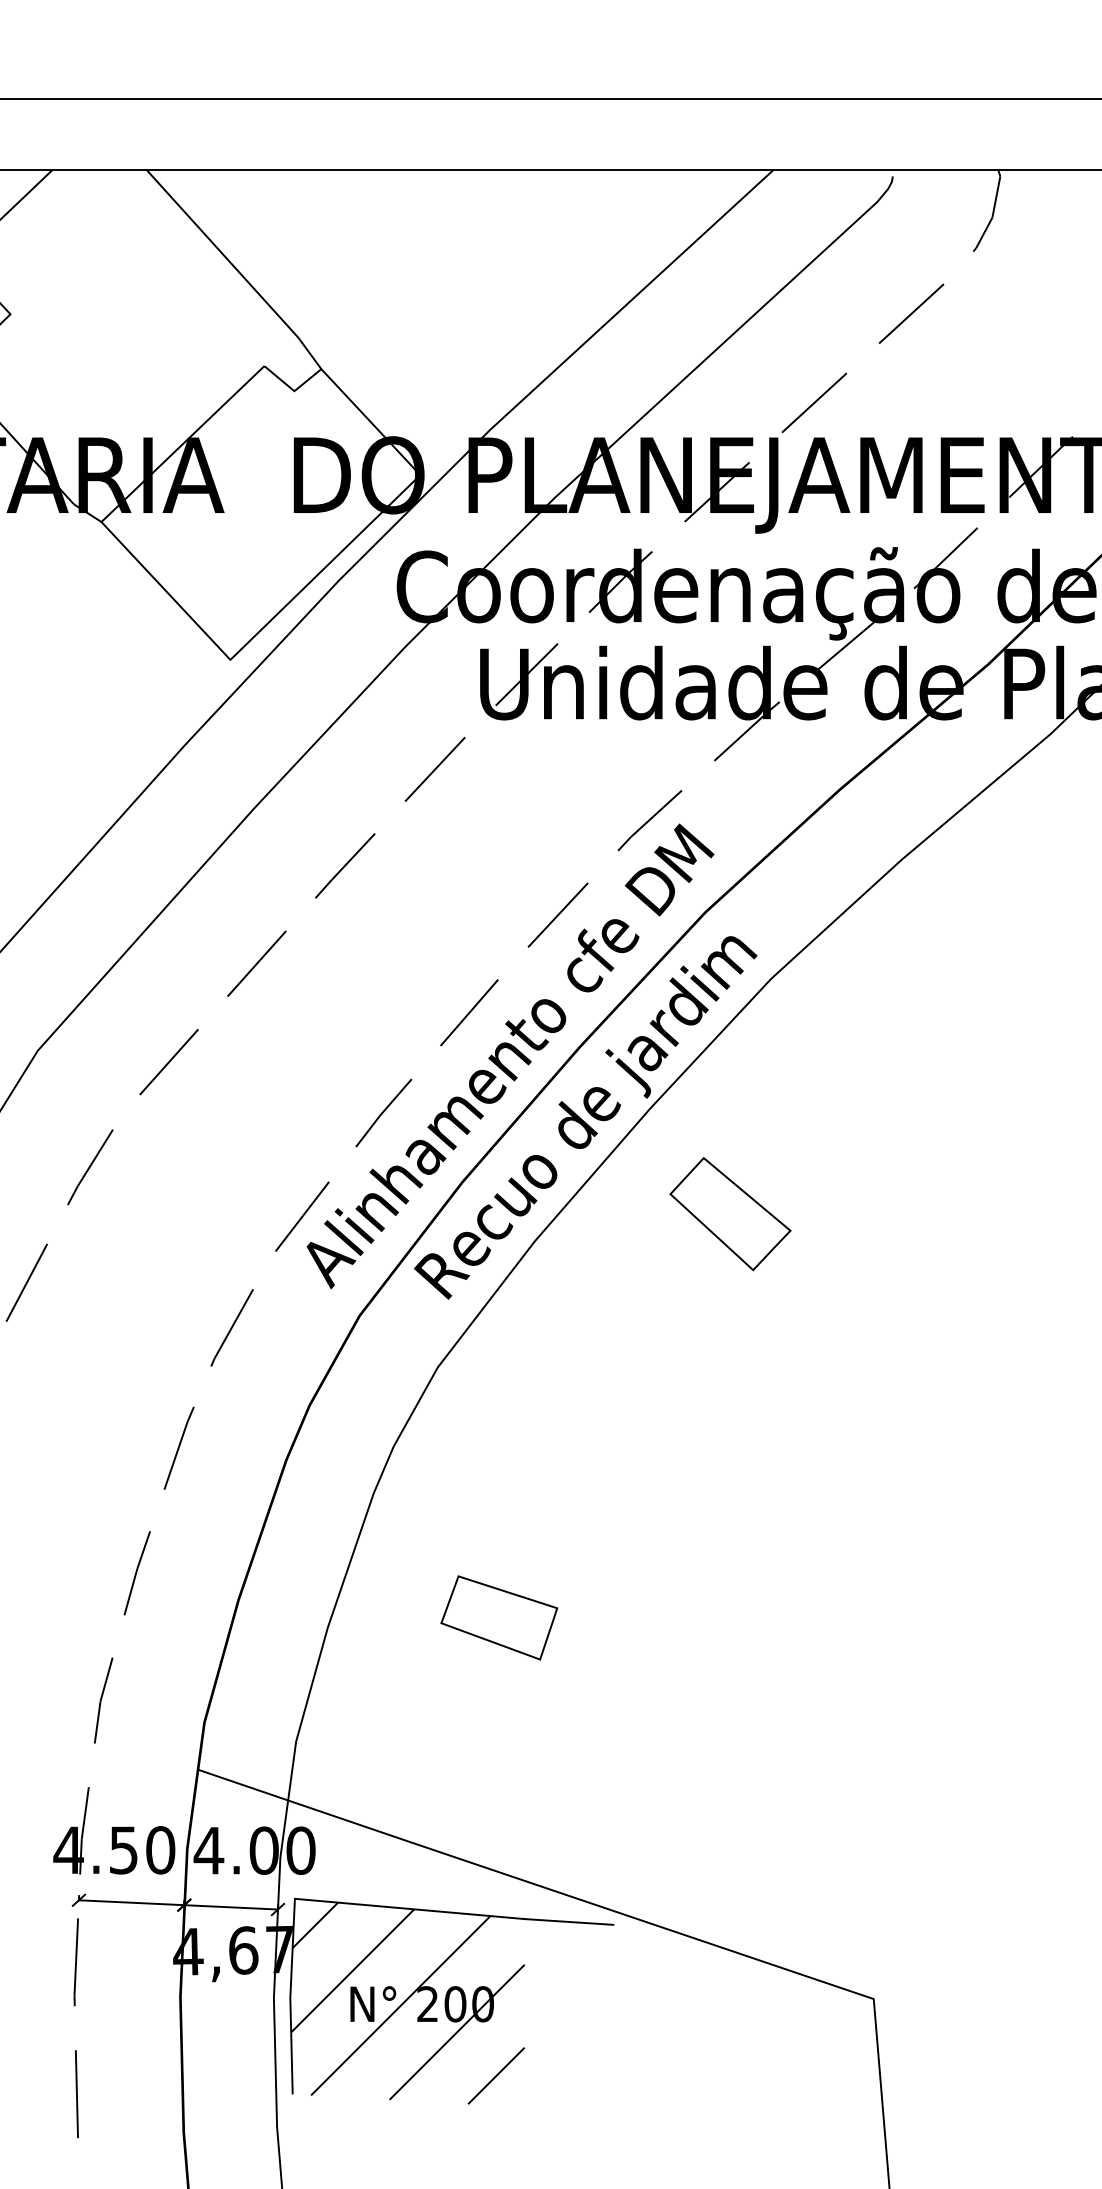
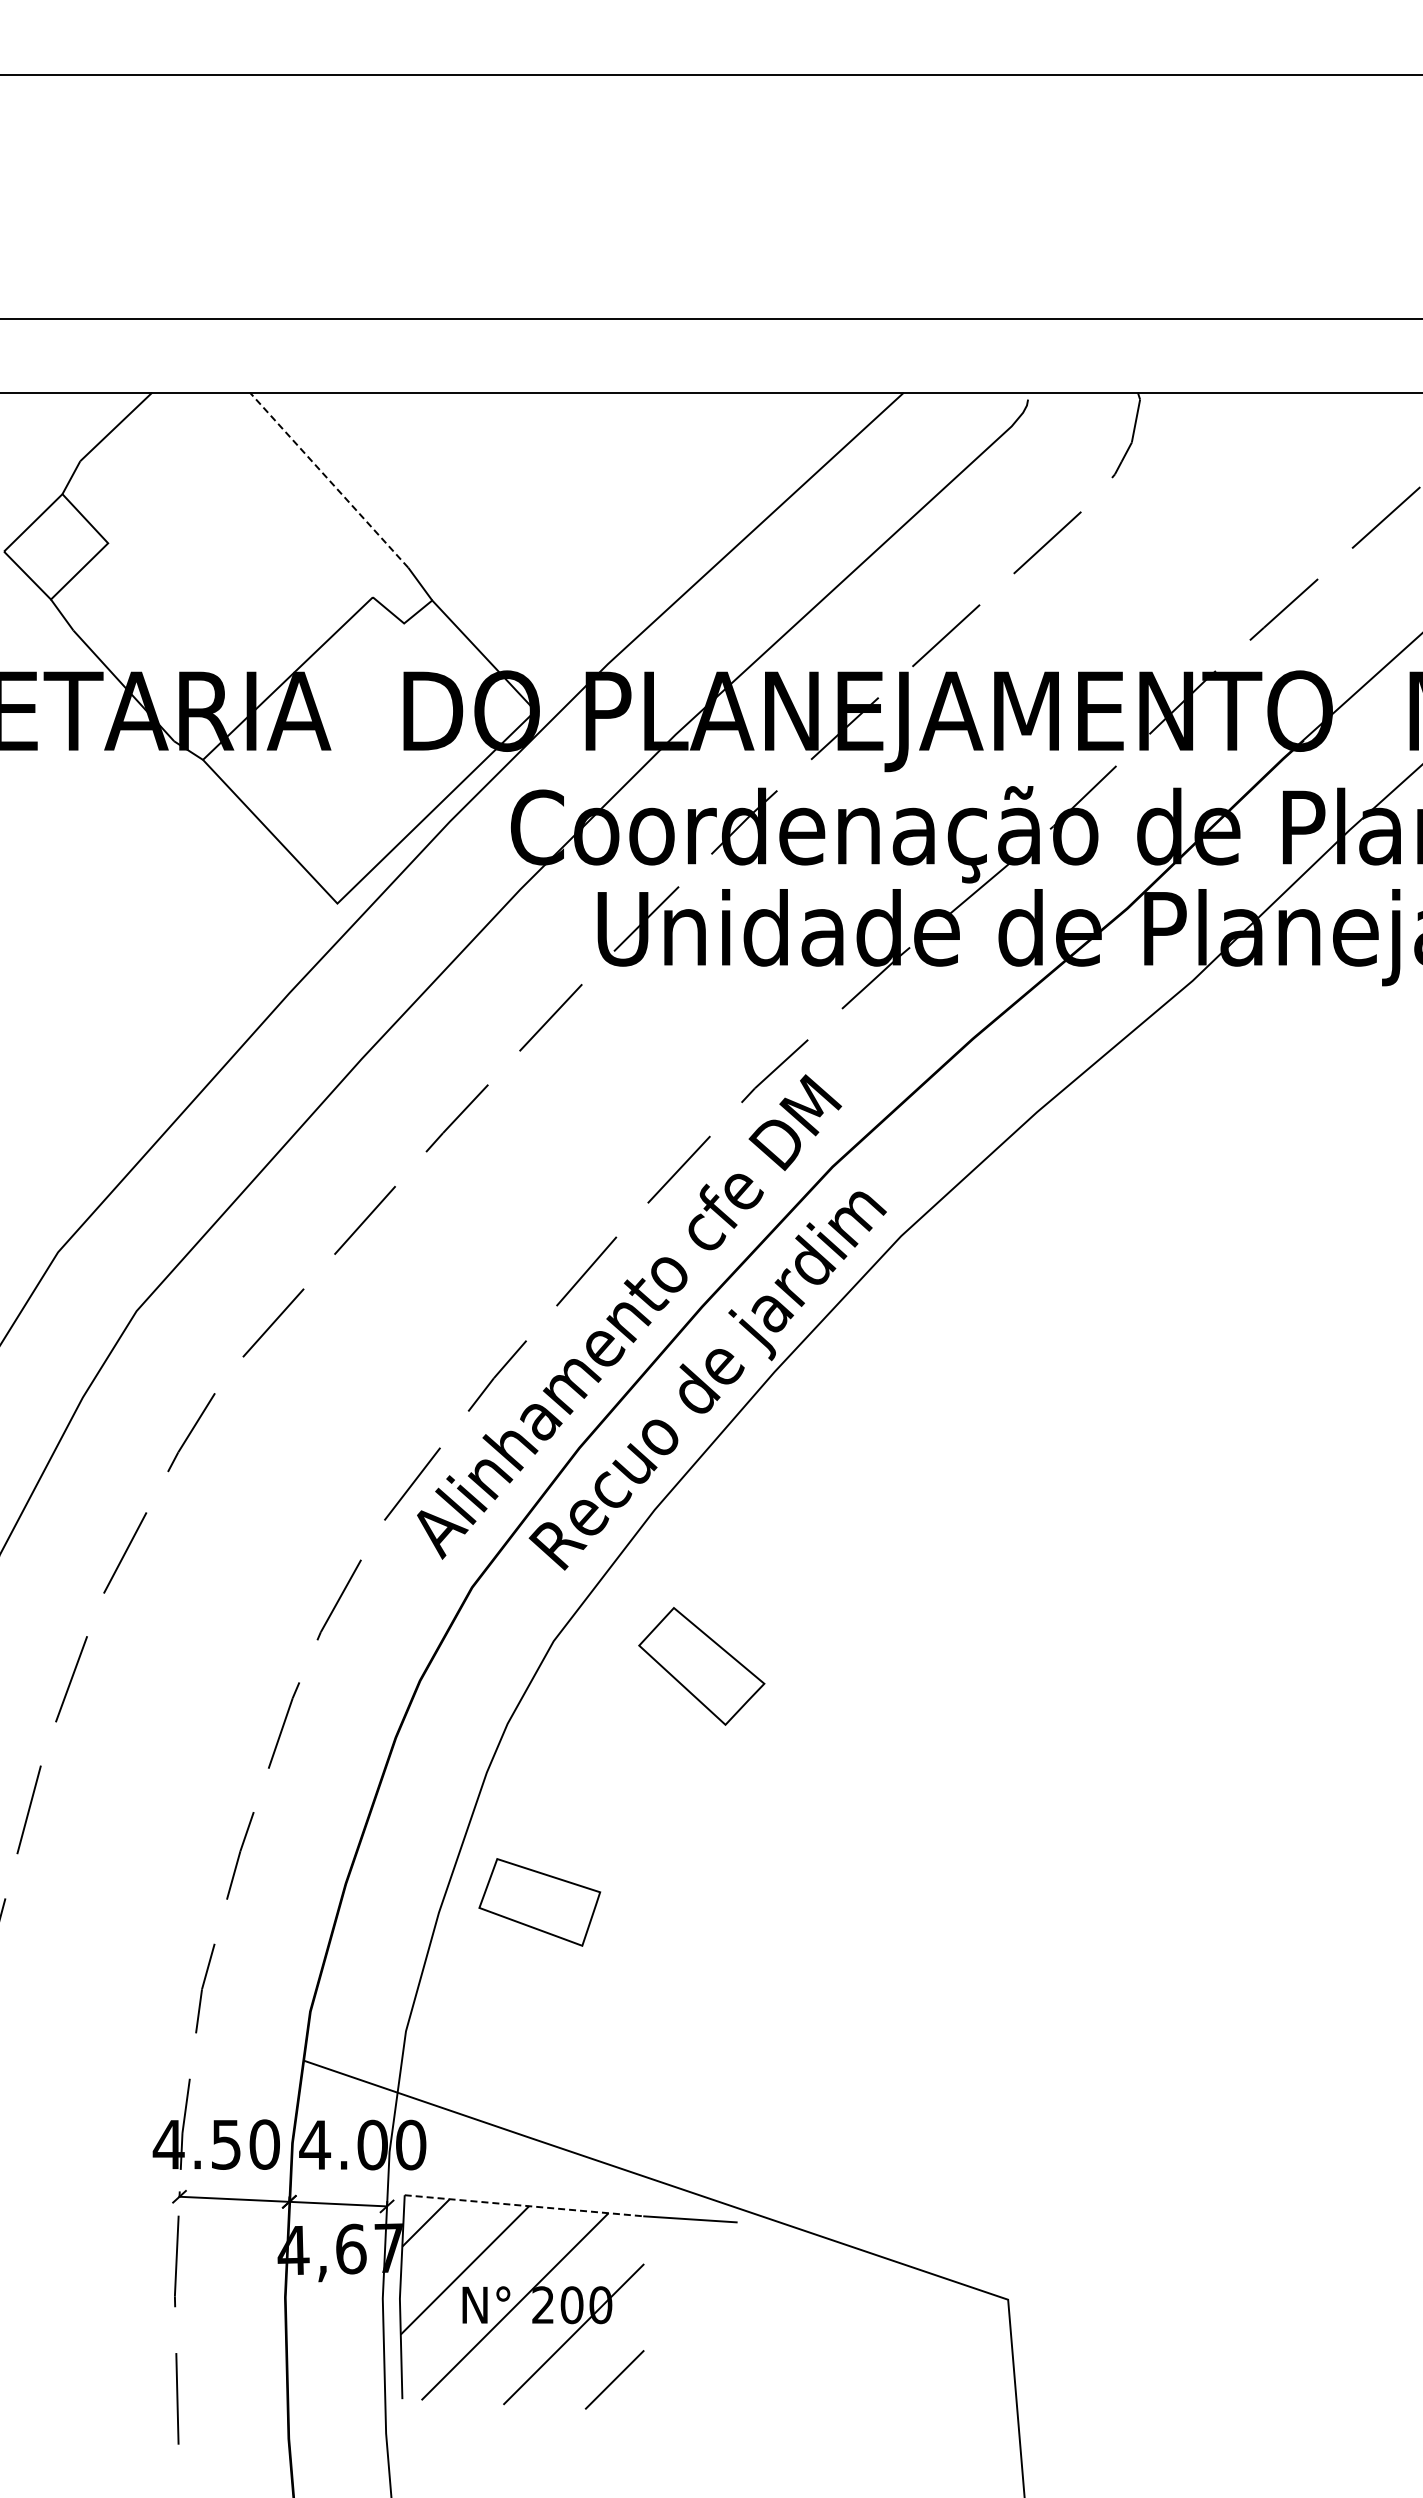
line: (221, 253) -> (328, 479), solid -> dashed
part: (730, 1214) -> (701, 1666), moved
part: (499, 1618) -> (539, 1902), moved
line: (409, 1908) -> (524, 2205), solid -> dashed

